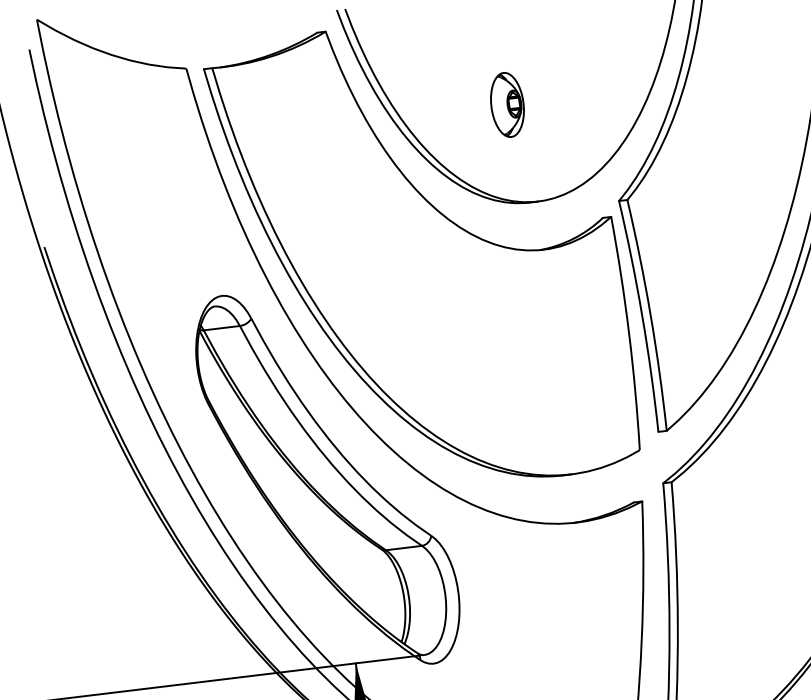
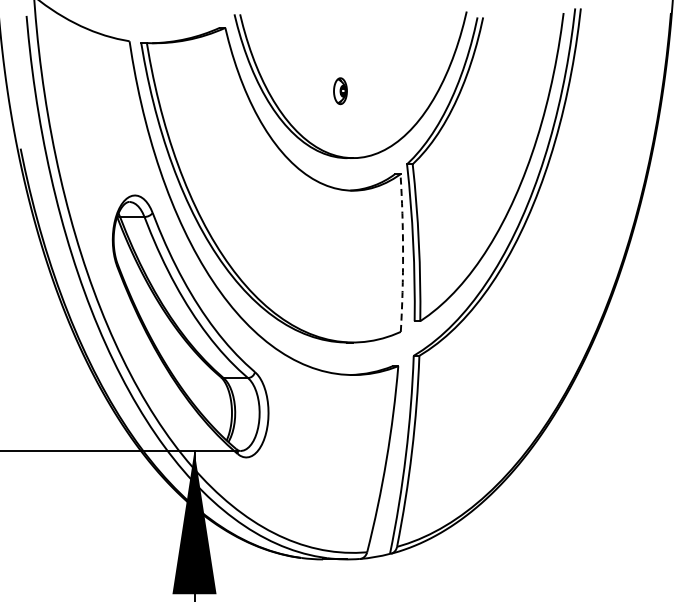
part: (507, 103) -> (340, 90), size x0.6
arc: (629, 333) -> (403, 253), solid -> dashed

